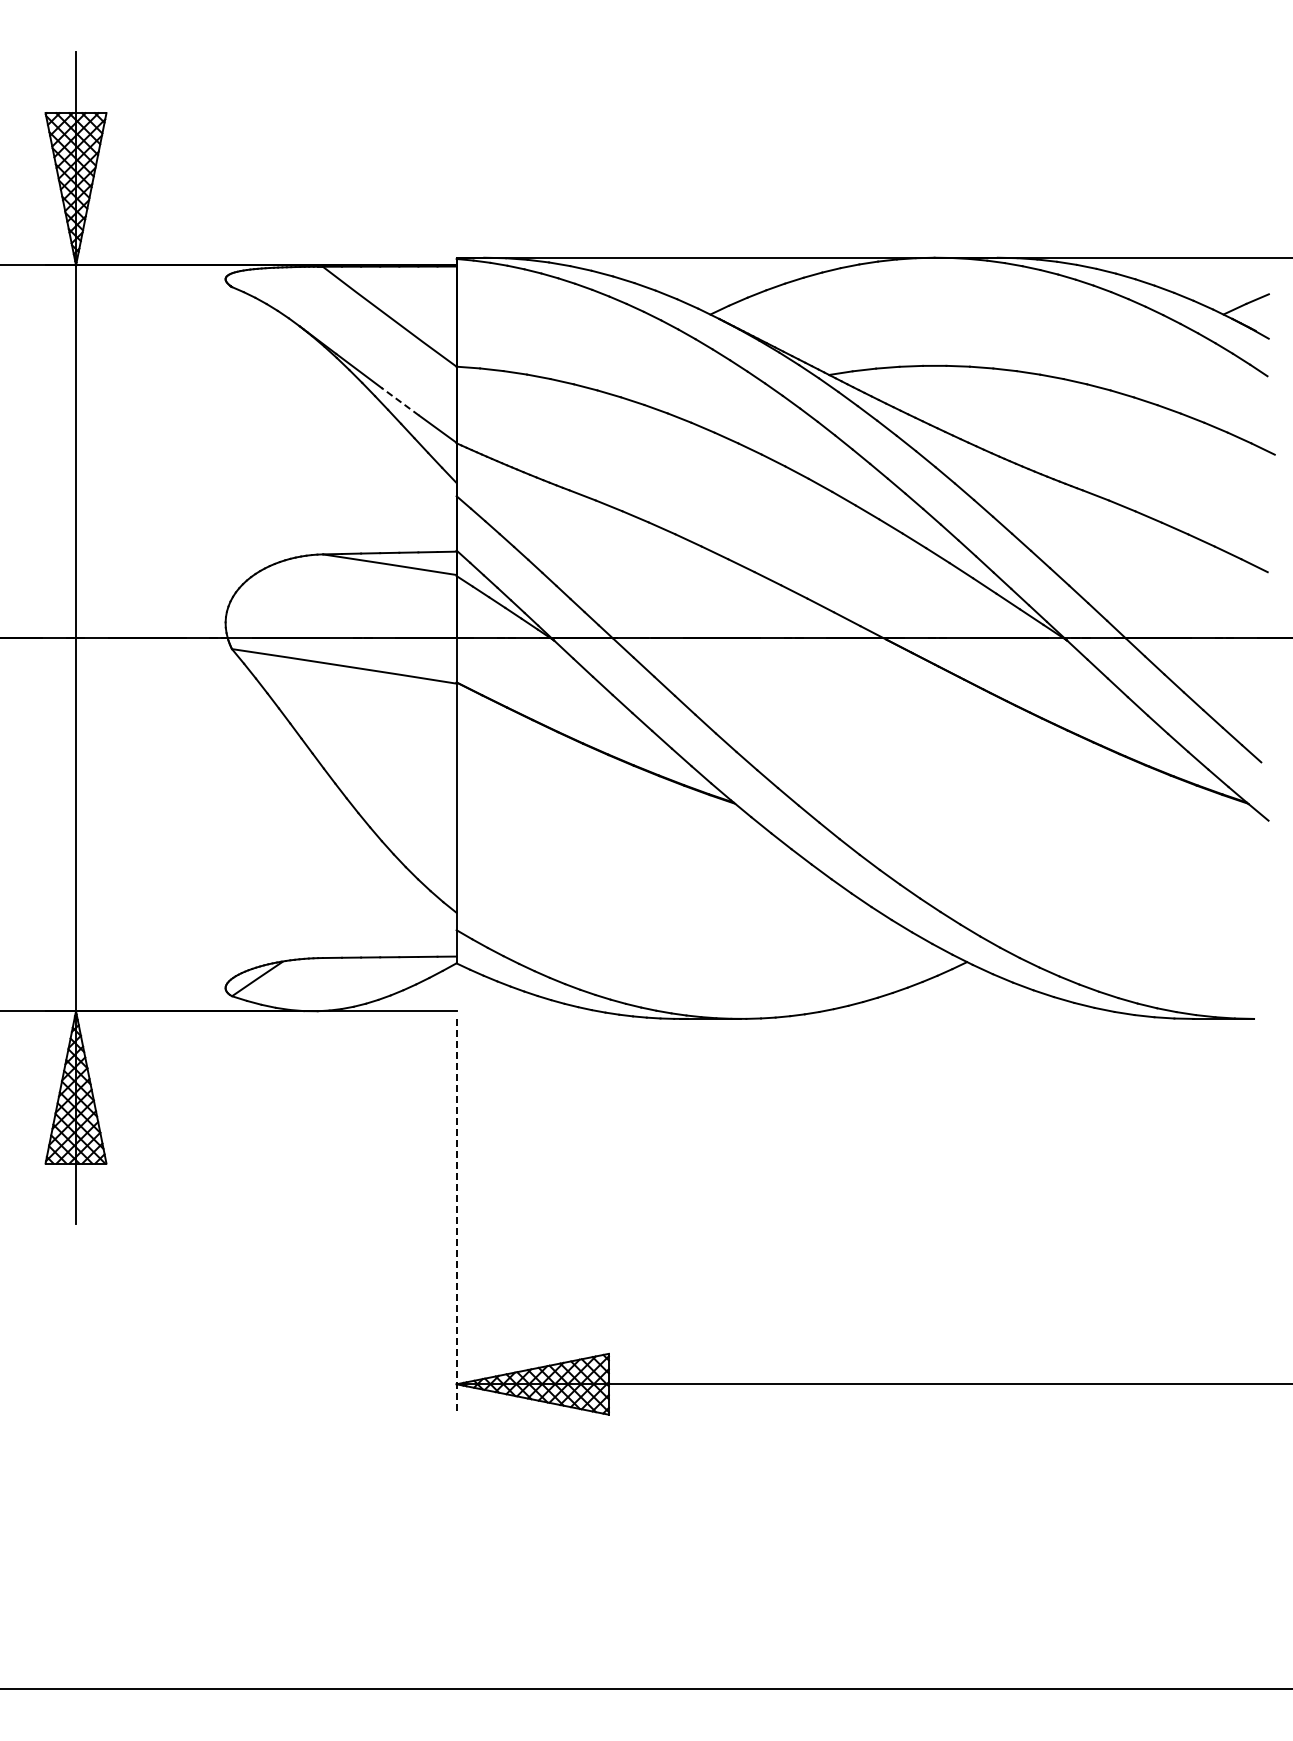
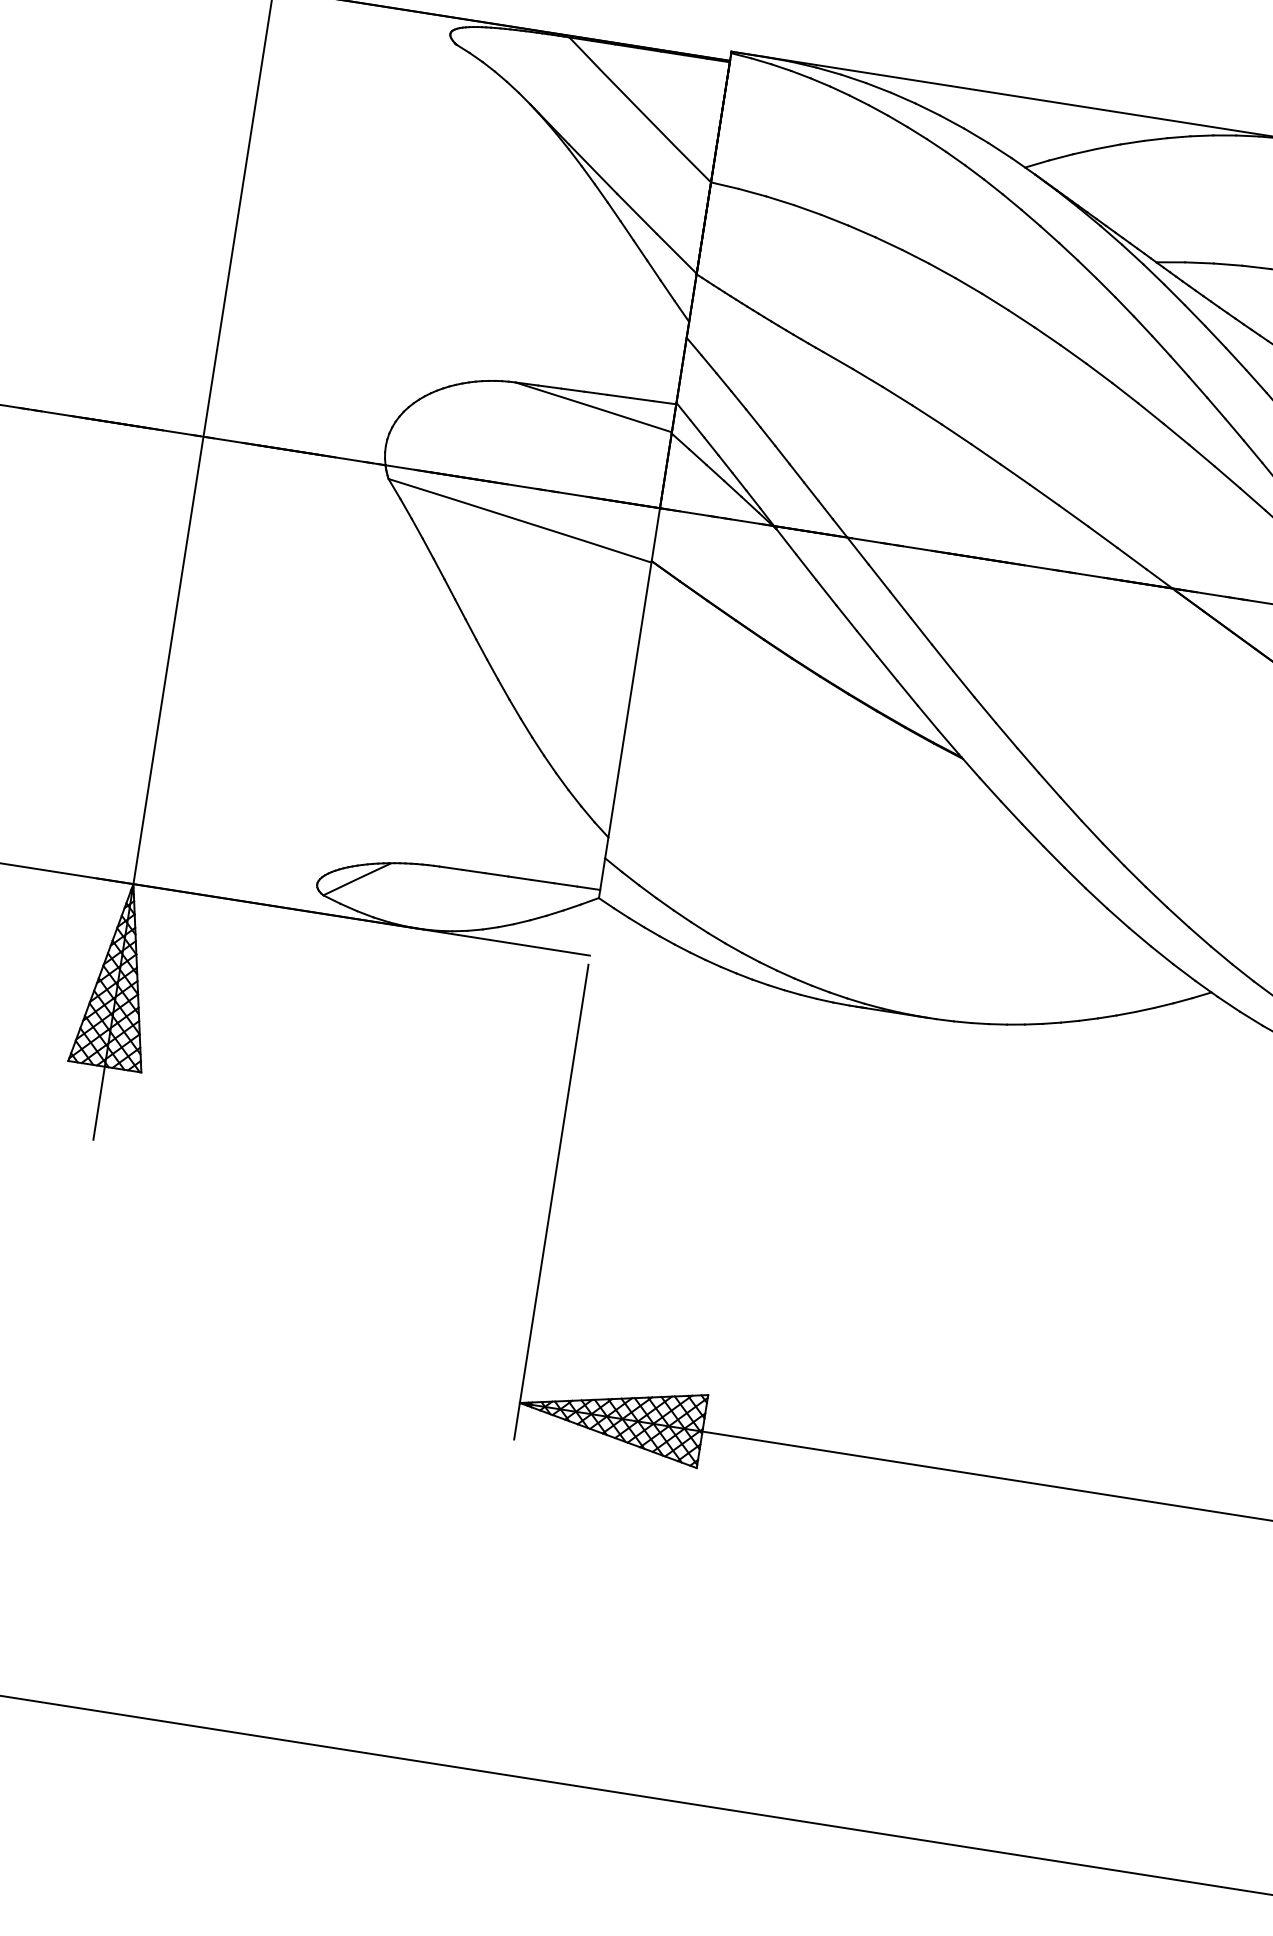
line: (400, 401) -> (637, 213), dashed -> solid
line: (456, 1216) -> (551, 1201), dashed -> solid

